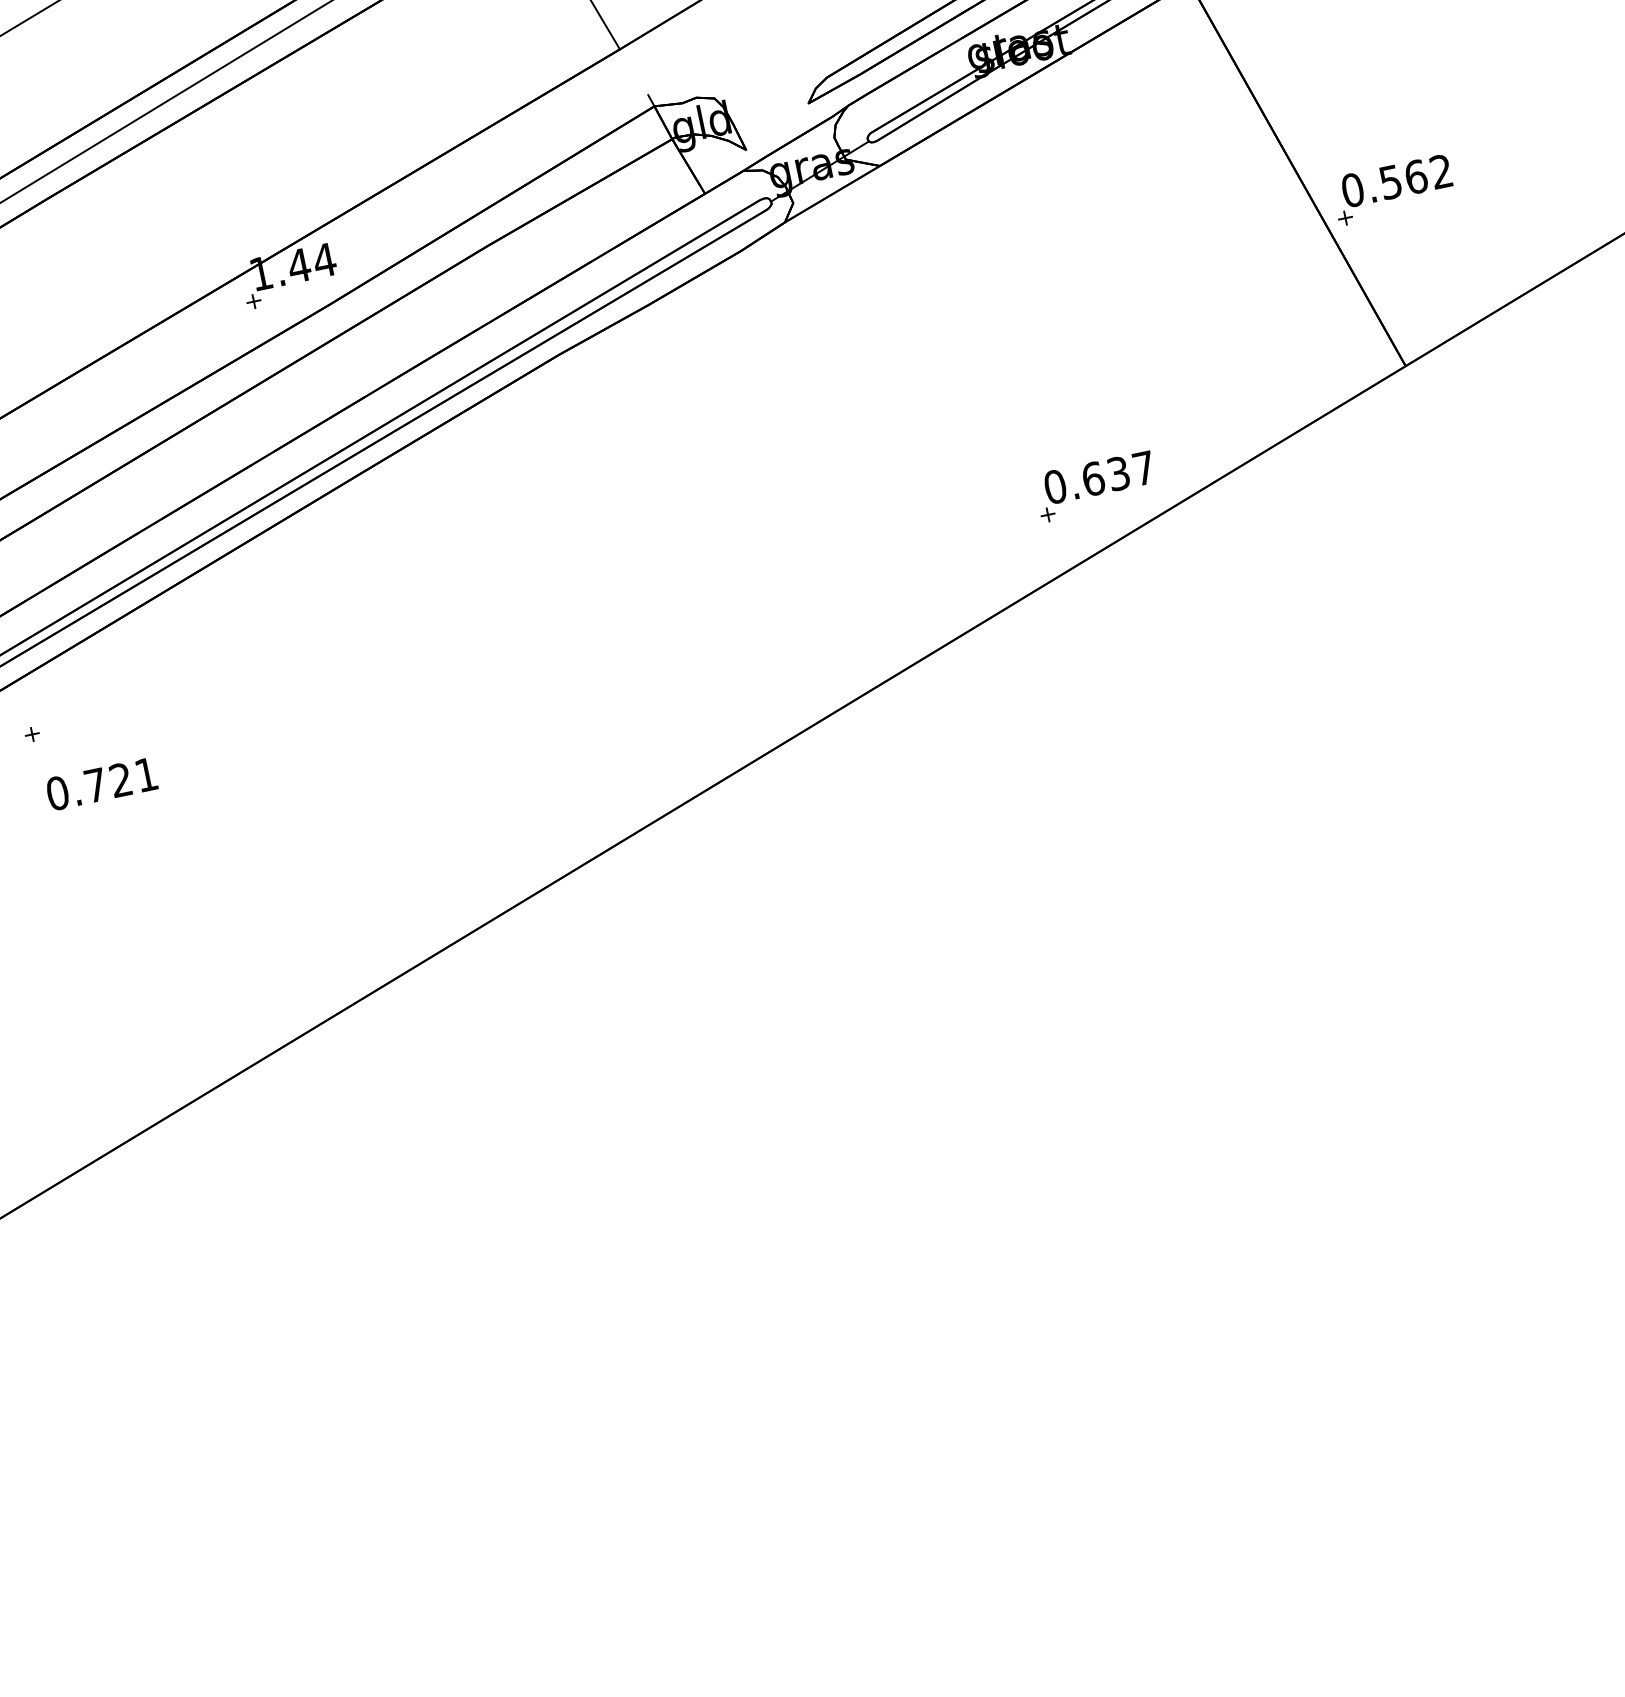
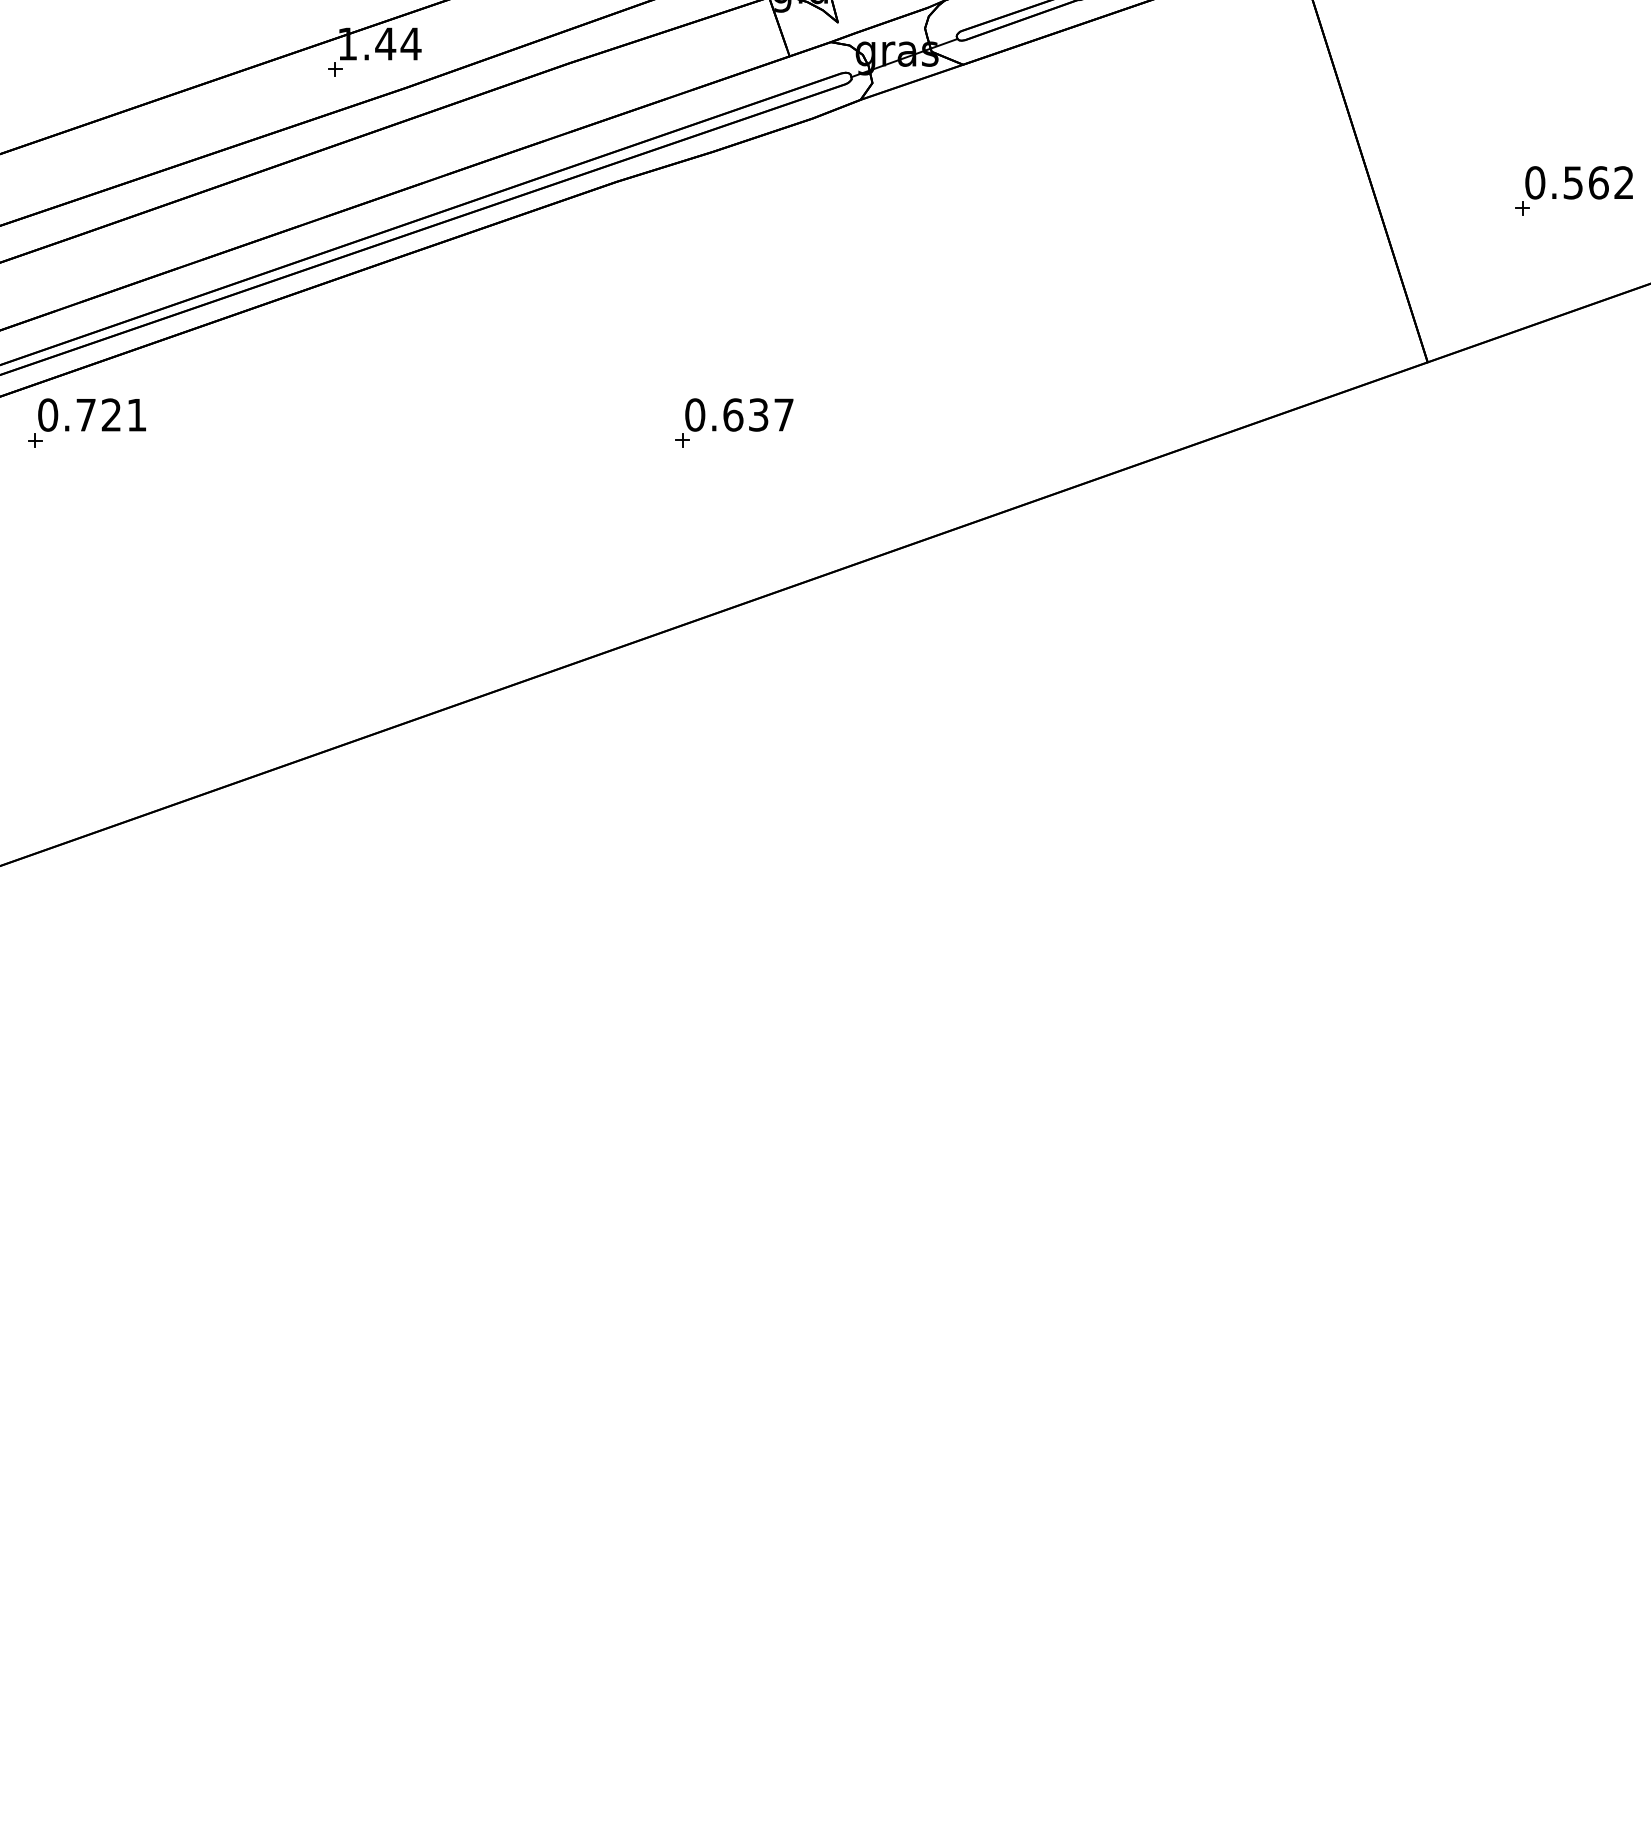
part: (1392, 189) -> (1573, 190), moved
part: (1096, 486) -> (734, 422), moved
text: (100, 783) -> (91, 414), moved

